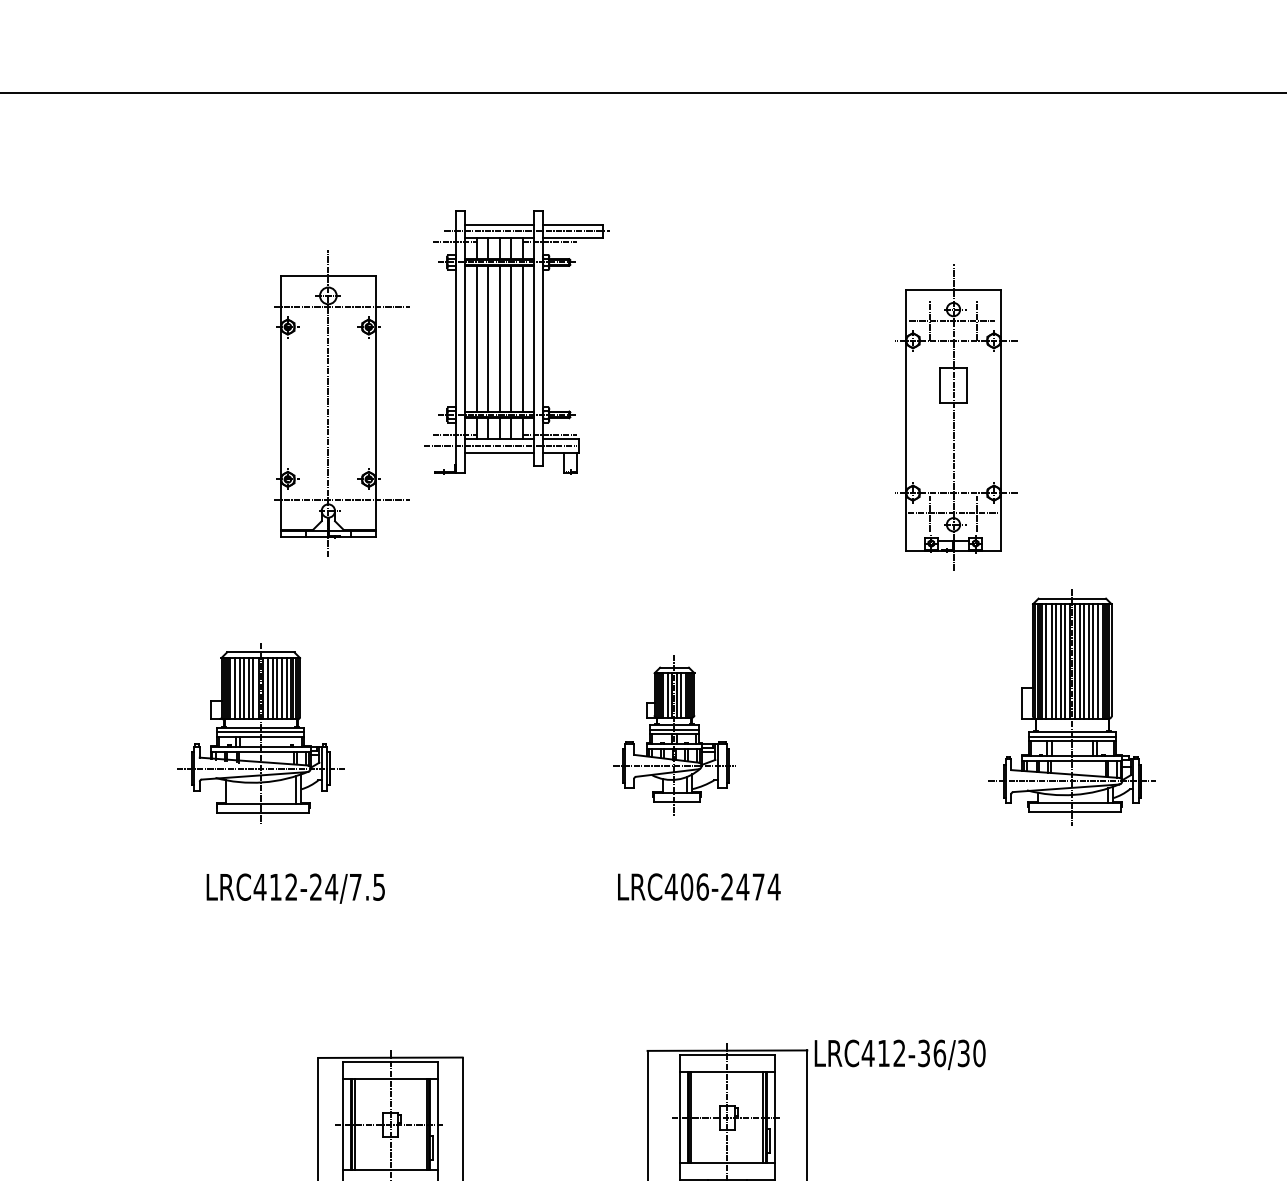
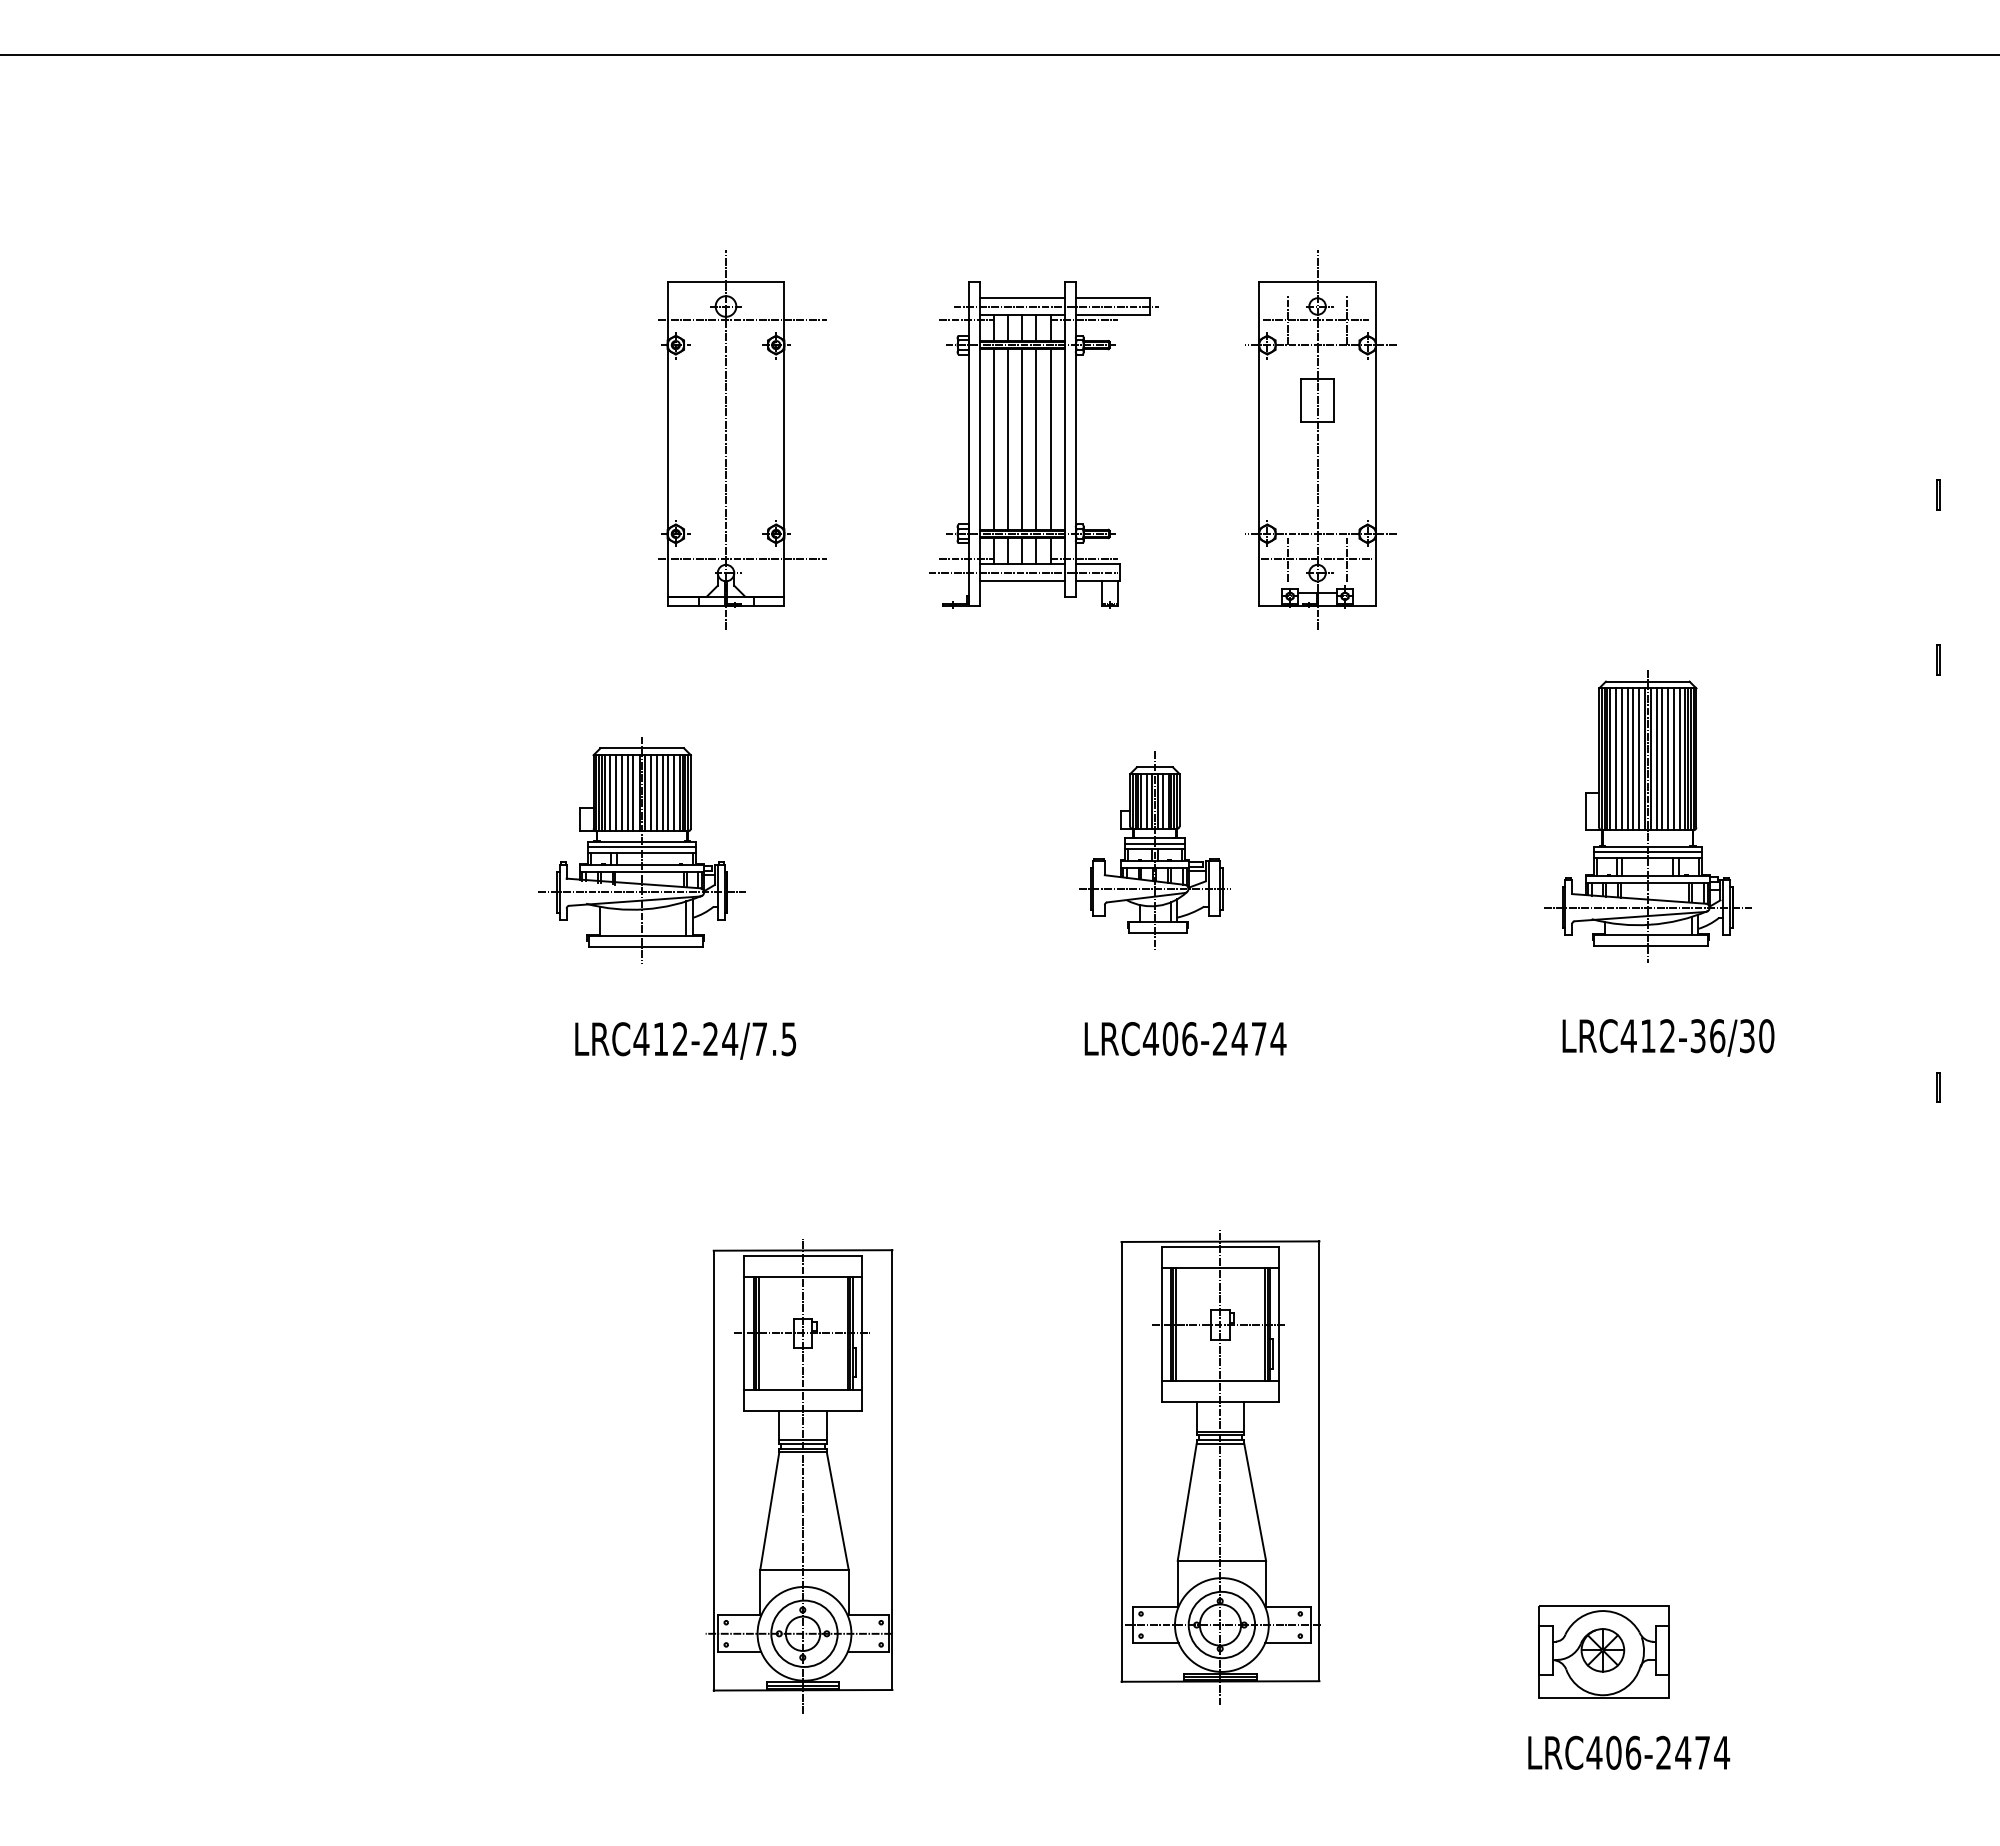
part: (516, 342) -> (1043, 444), moved
part: (955, 416) -> (1320, 439), moved
text: (900, 1054) -> (1668, 1037), moved

